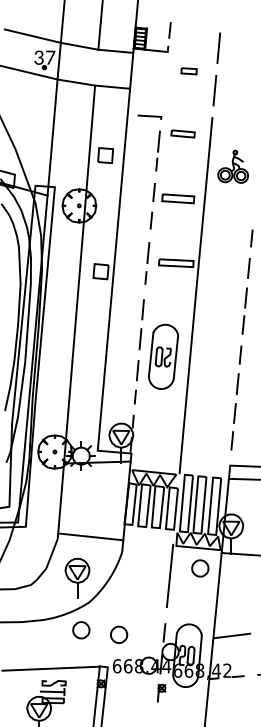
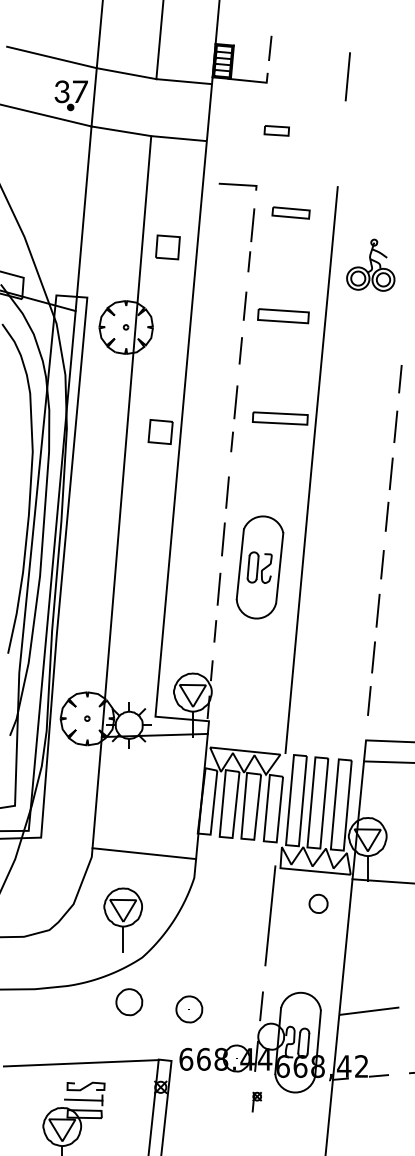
part: (188, 71) -> (275, 131), moved
line: (214, 90) -> (341, 143), removed
part: (200, 568) -> (318, 903), size x0.7
part: (161, 692) -> (256, 1101), size x0.7

